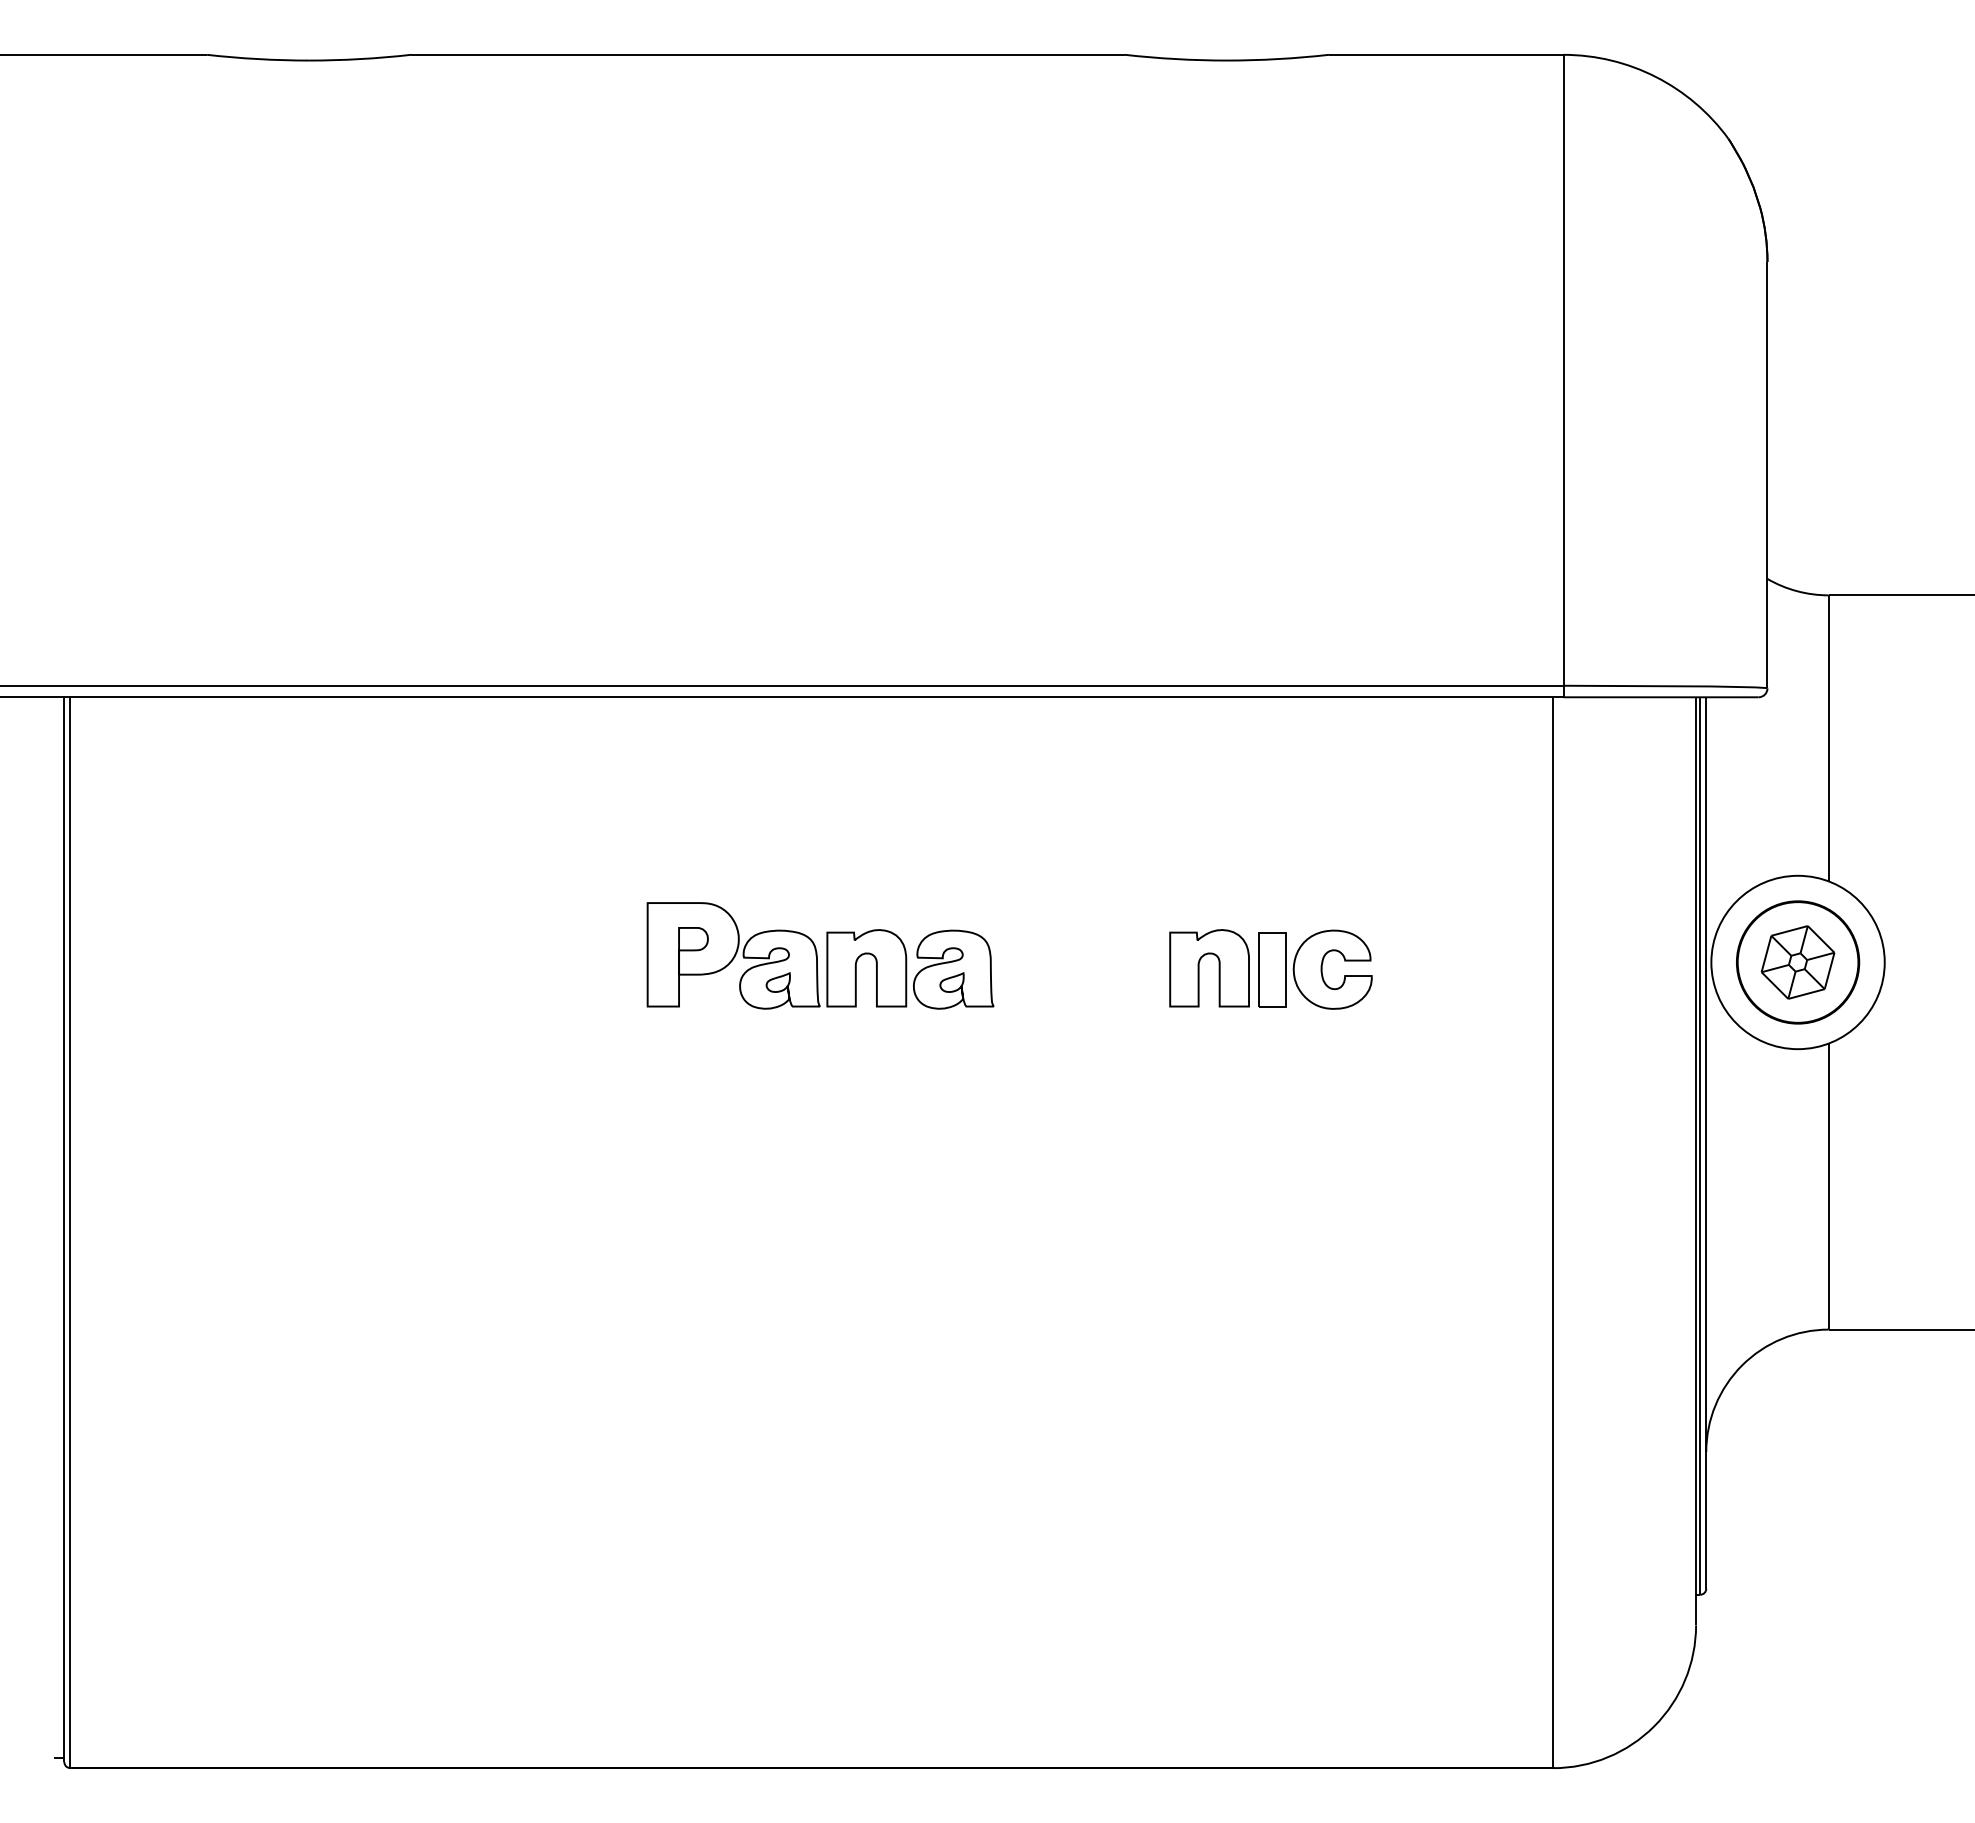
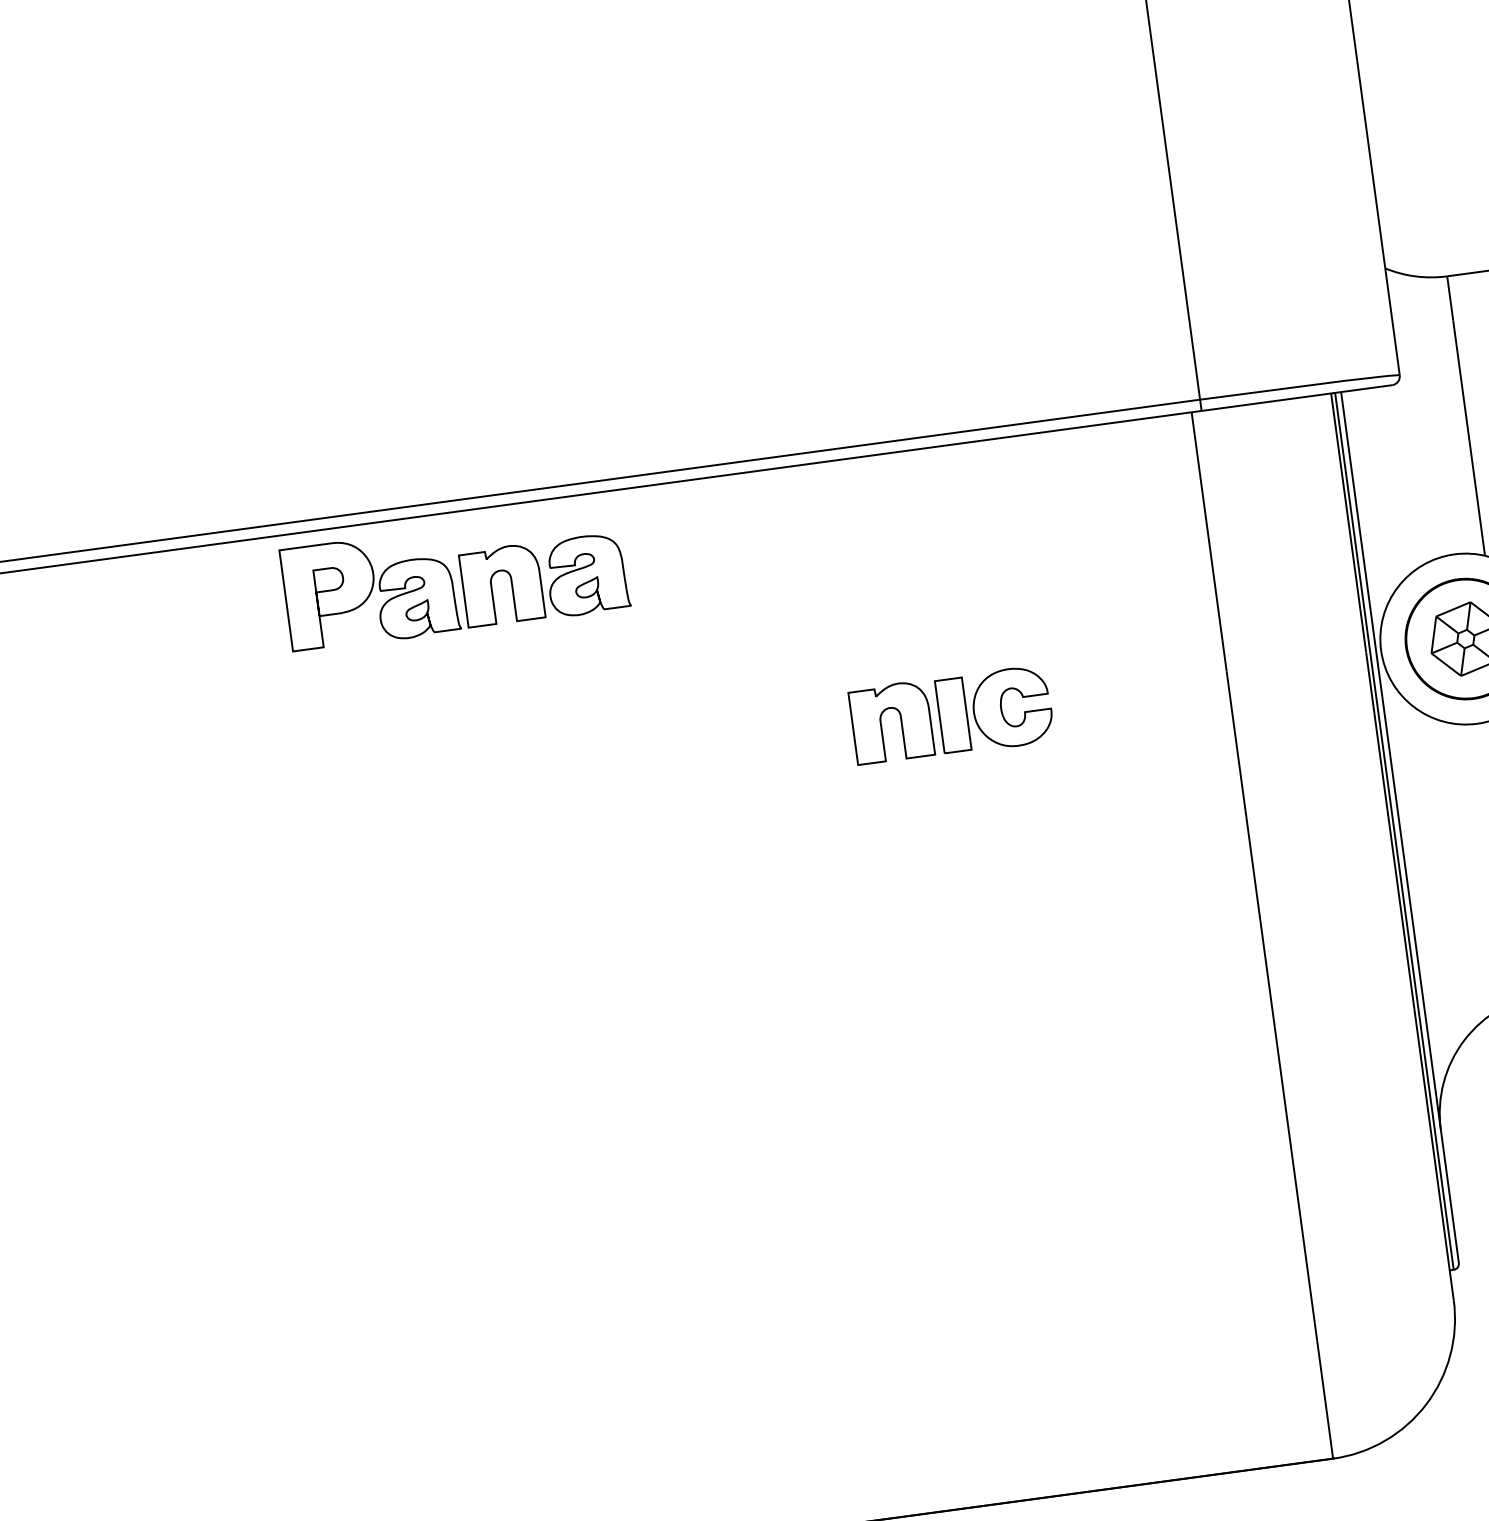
part: (820, 955) -> (455, 578), moved

